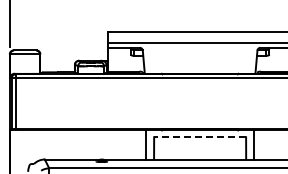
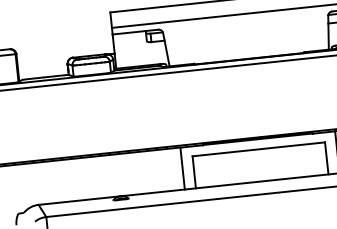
line: (200, 137) -> (259, 149), dashed -> solid

